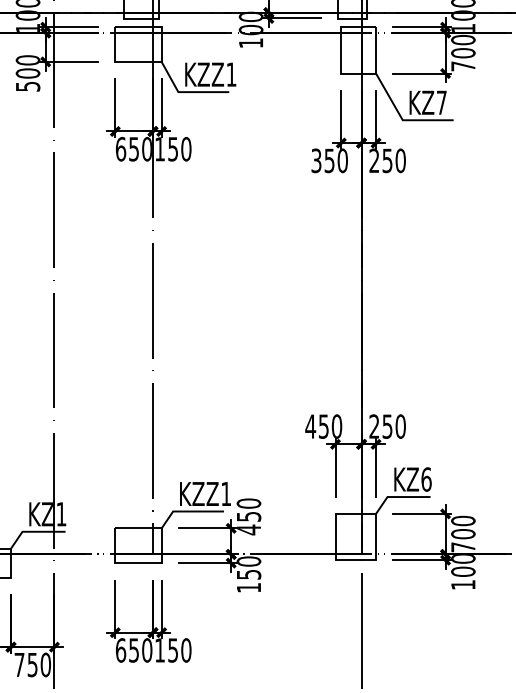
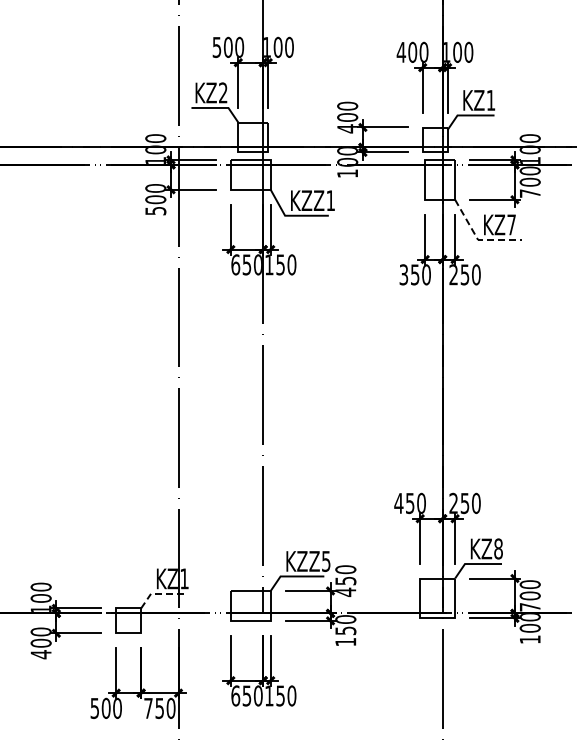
line: (402, 119) -> (477, 239), solid -> dashed
text: (426, 478) -> (498, 548), KZ6 -> KZ8
text: (226, 494) -> (326, 561), KZZ1 -> KZZ5
line: (33, 531) -> (160, 593), solid -> dashed

